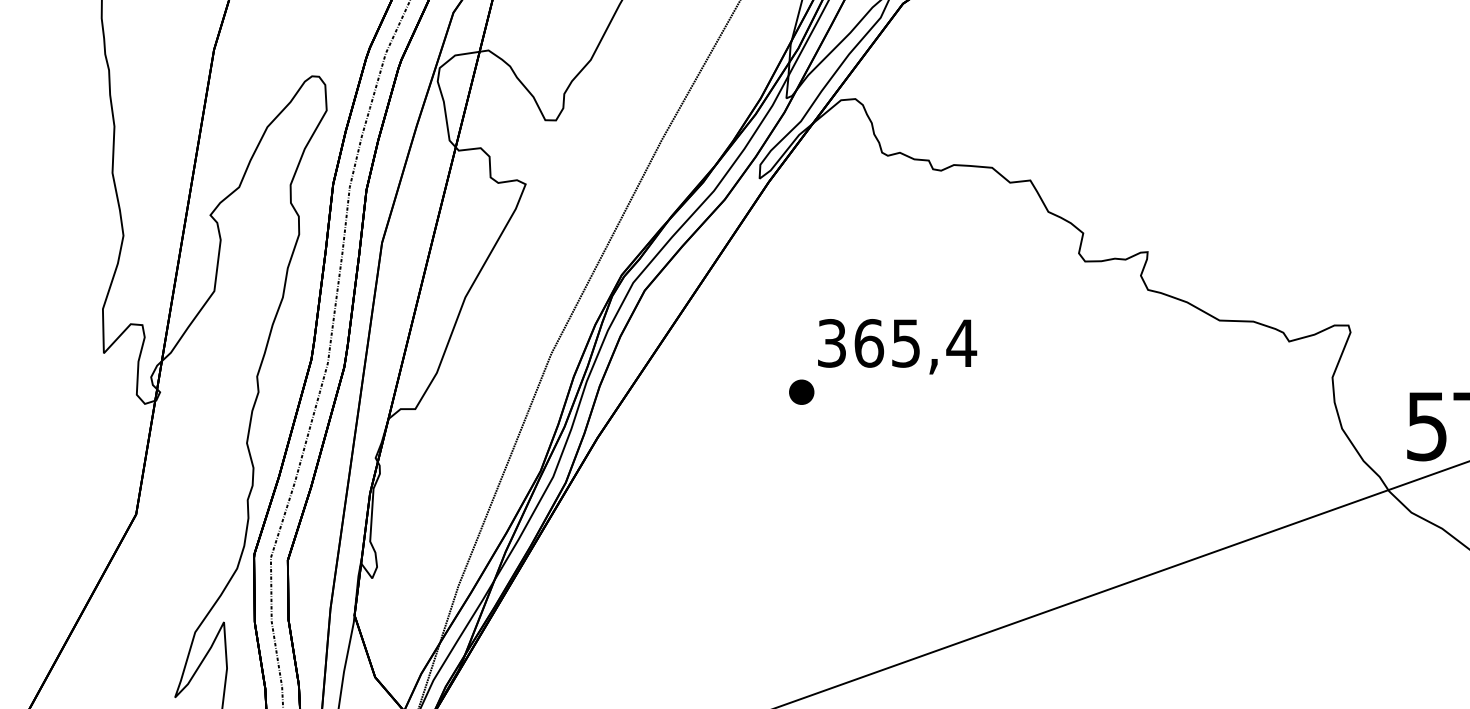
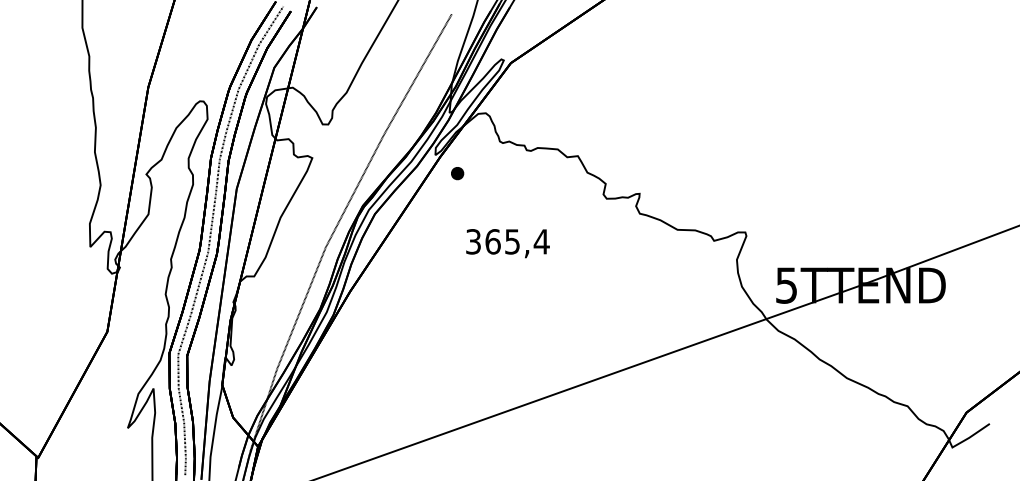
part: (801, 392) -> (457, 173), moved

